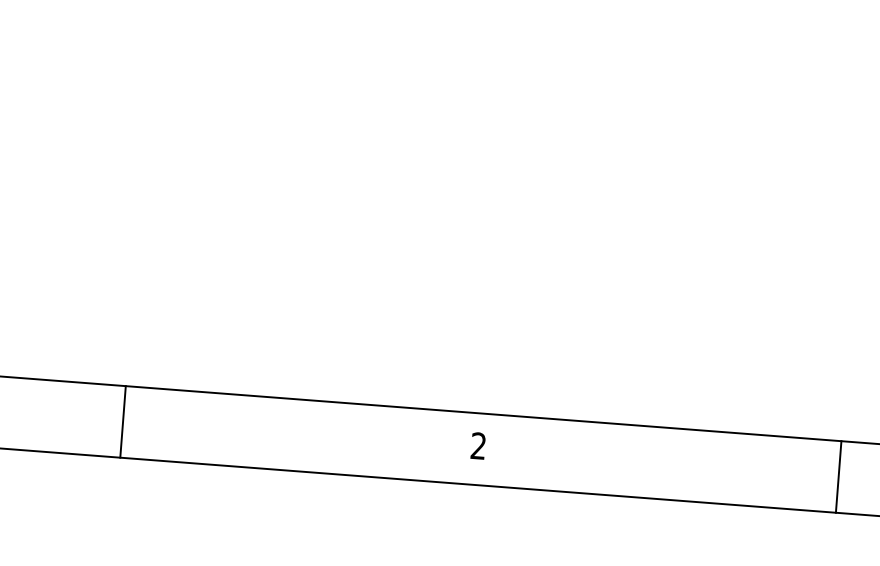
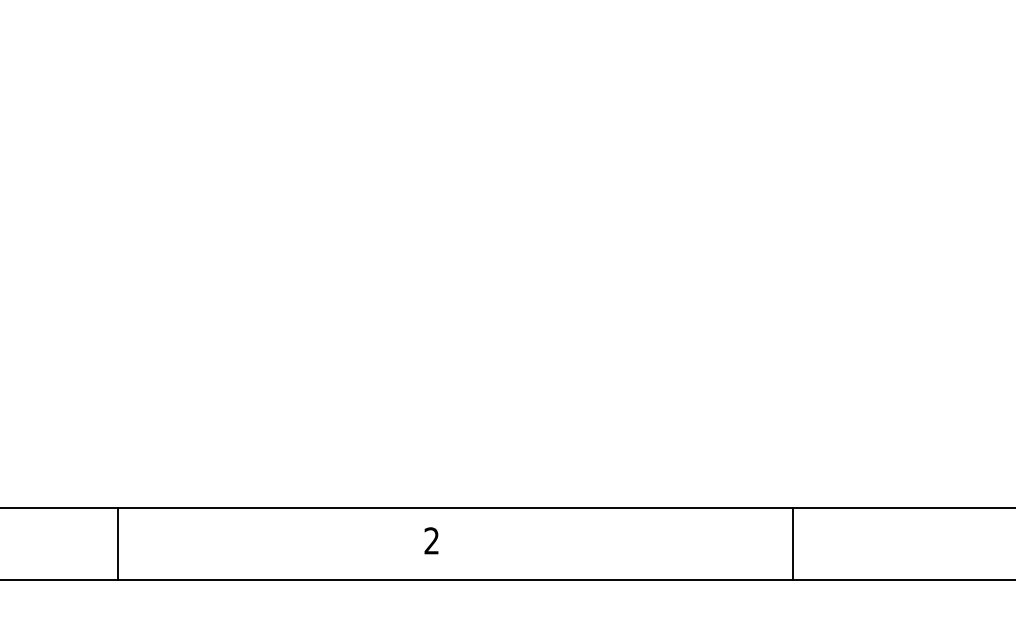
line: (123, 422) -> (118, 544), moved

